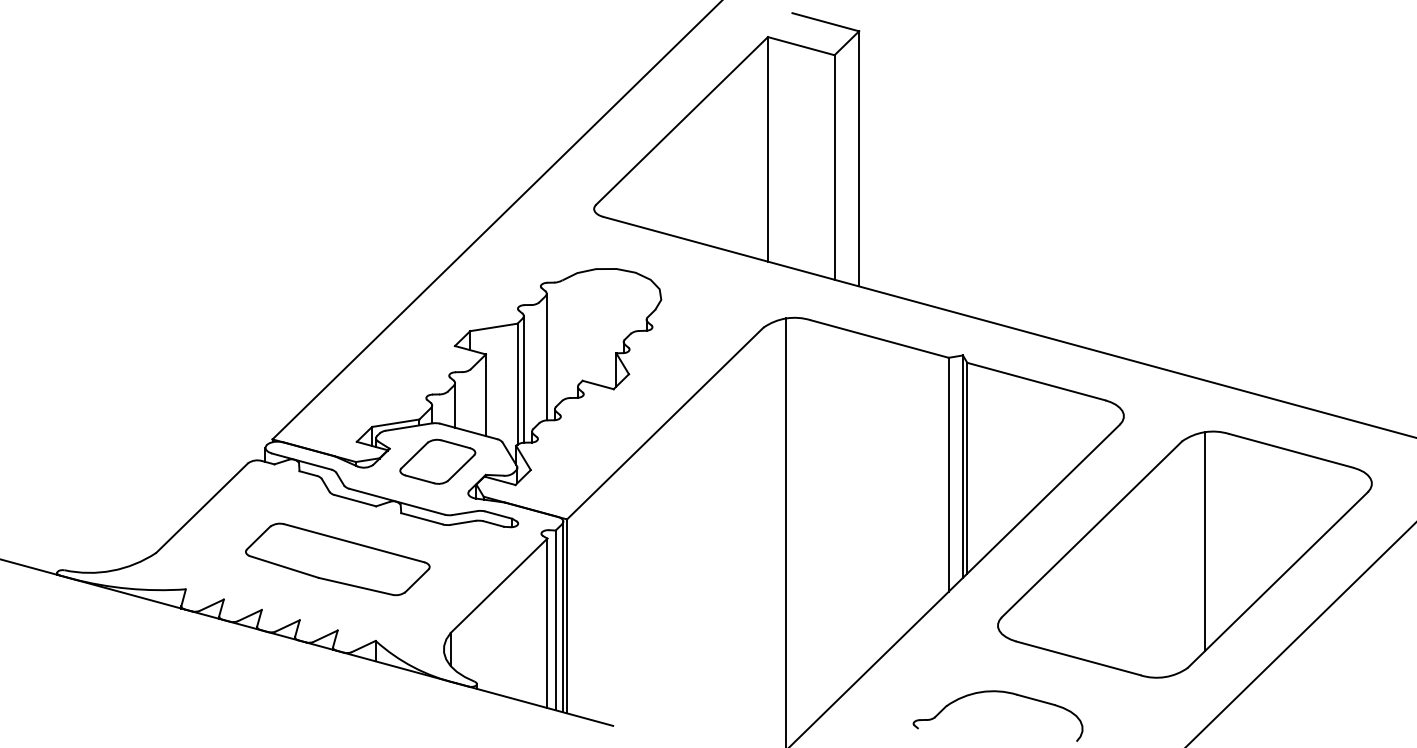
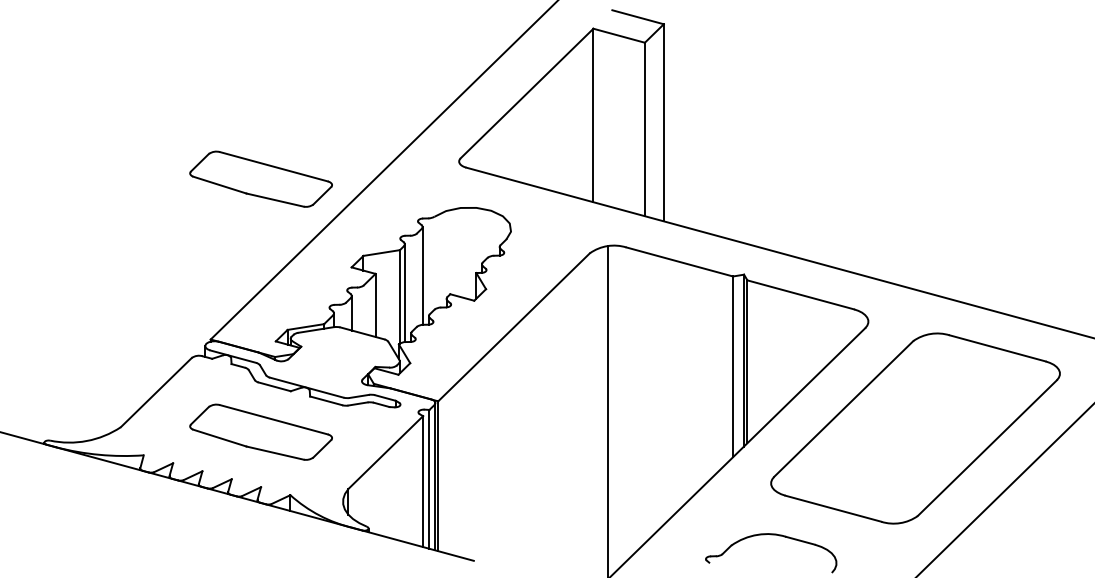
part: (336, 230) -> (260, 178), added
part: (437, 461) -> (338, 356), removed
line: (1204, 541) -> (930, 418), removed

